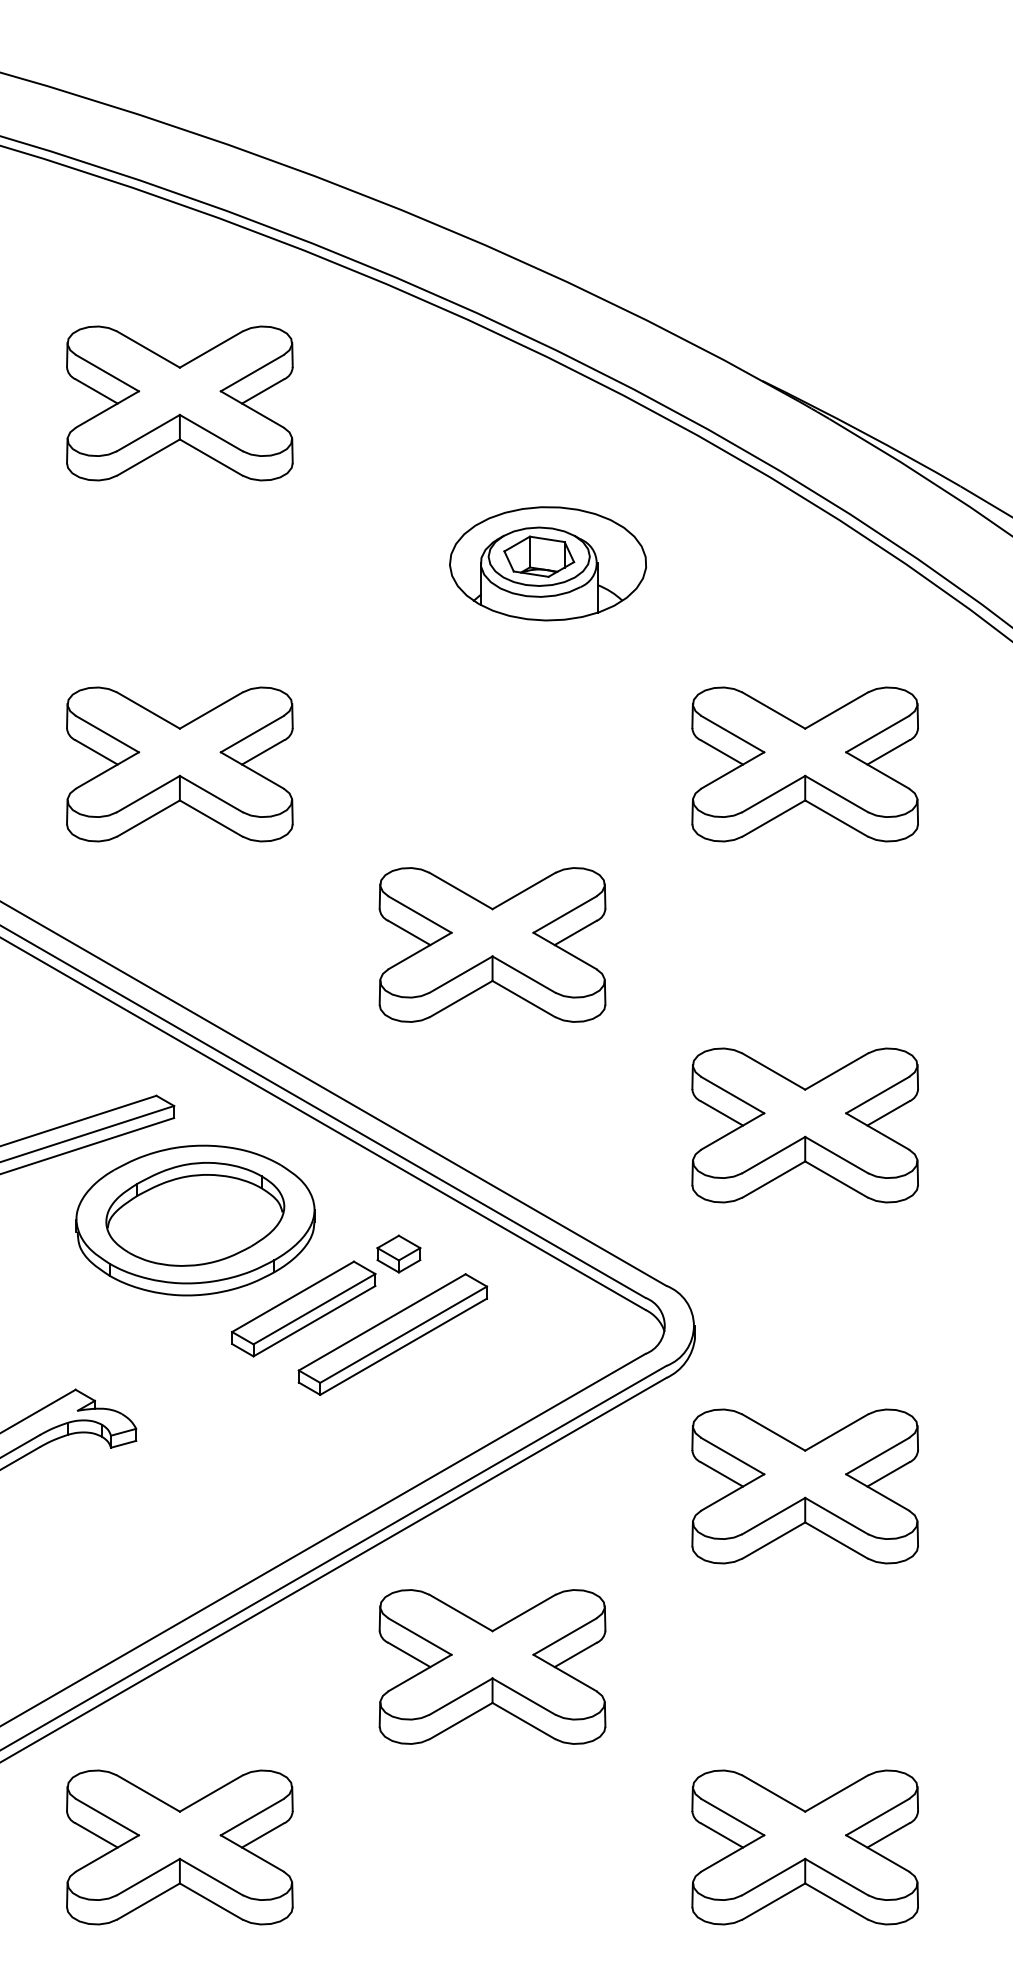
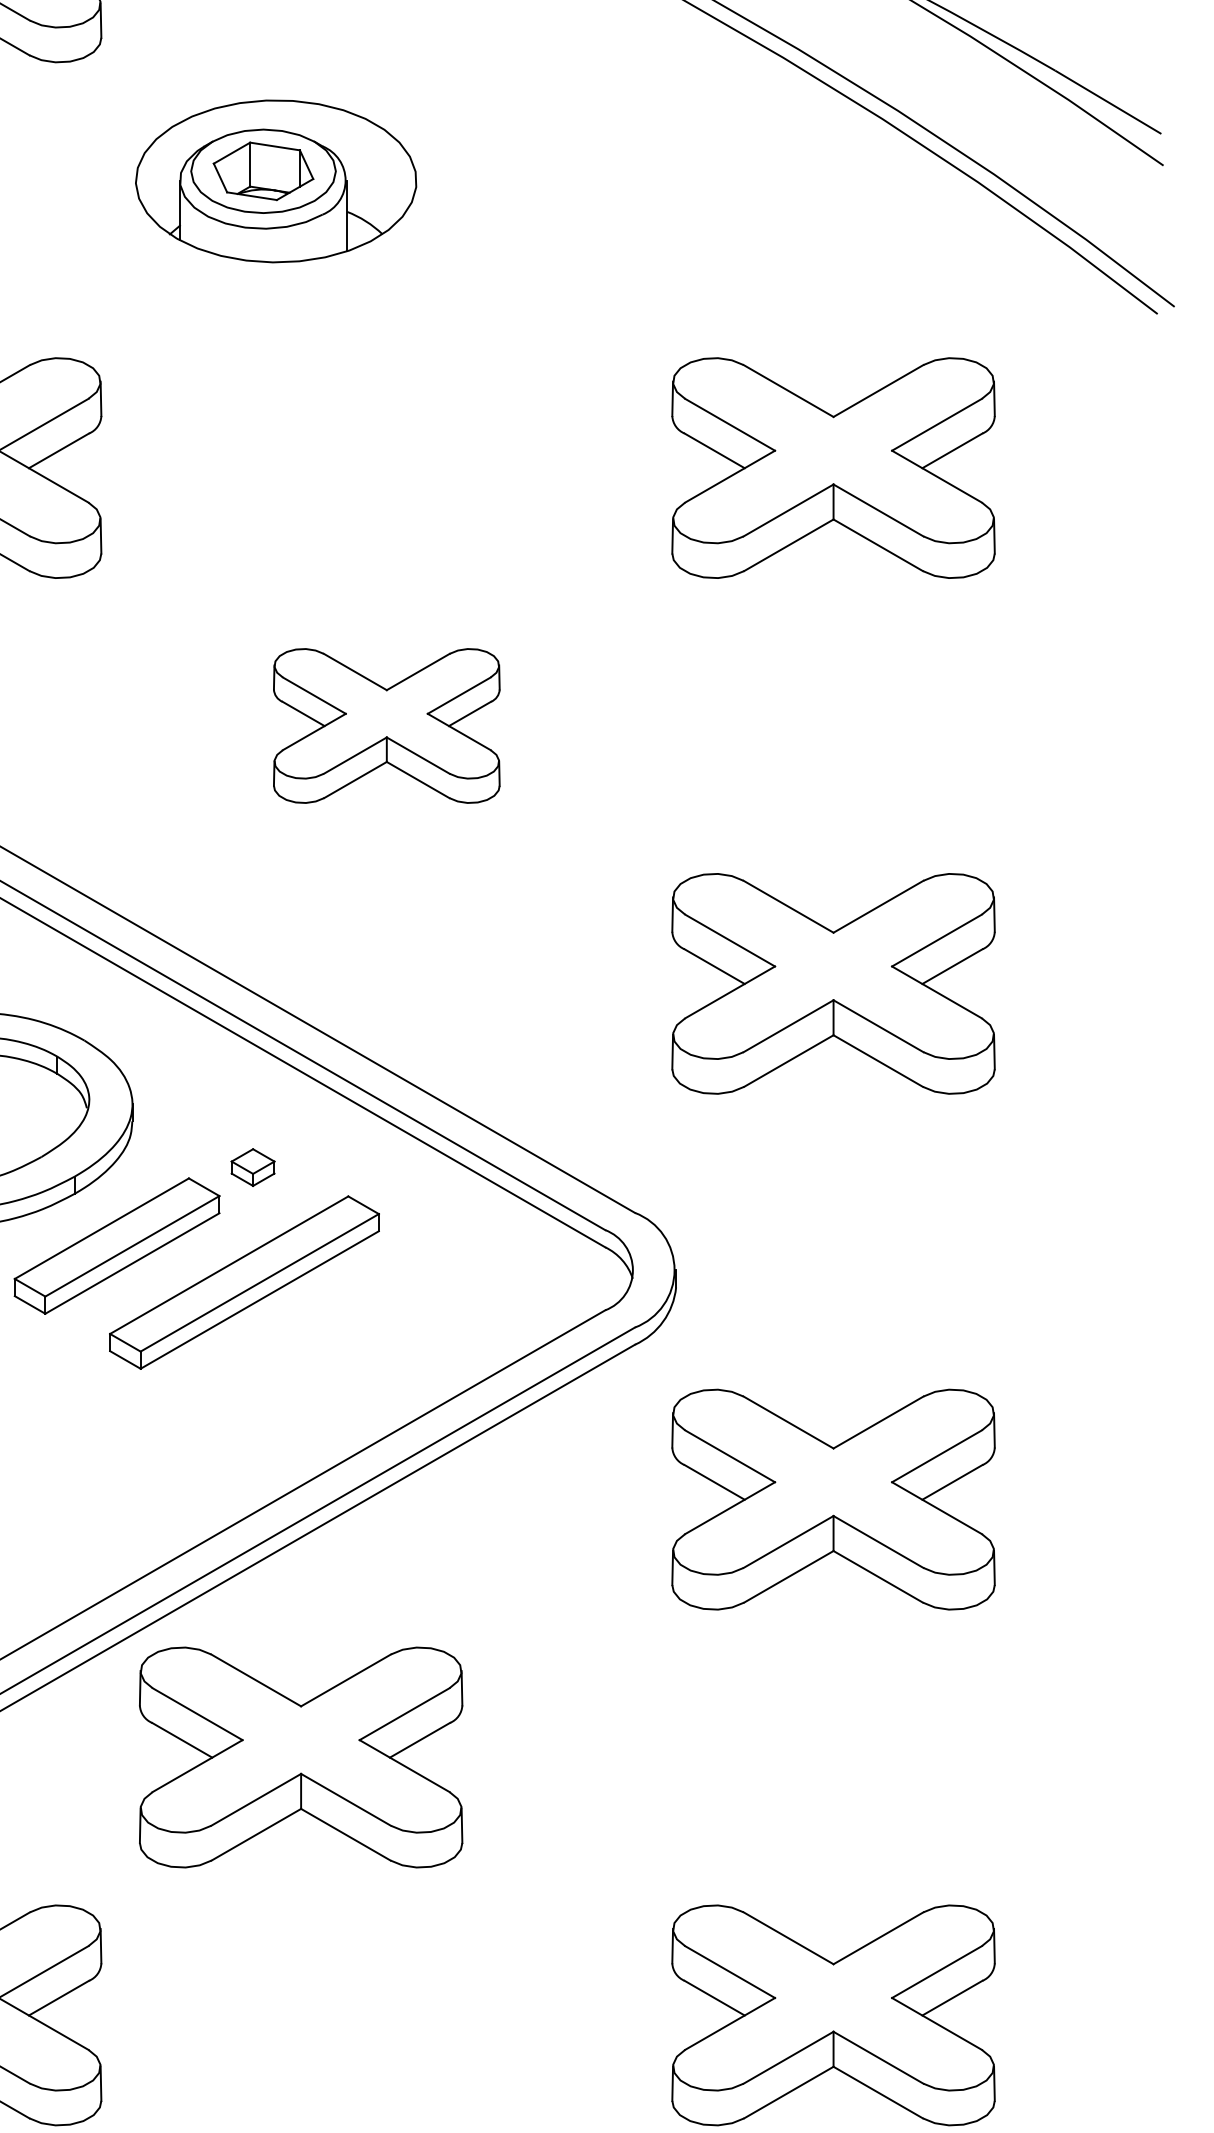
part: (547, 563) -> (275, 180), moved
part: (492, 944) -> (386, 725), size x0.7
part: (398, 1253) -> (252, 1166), size x0.7
part: (492, 1666) -> (301, 1756), moved

